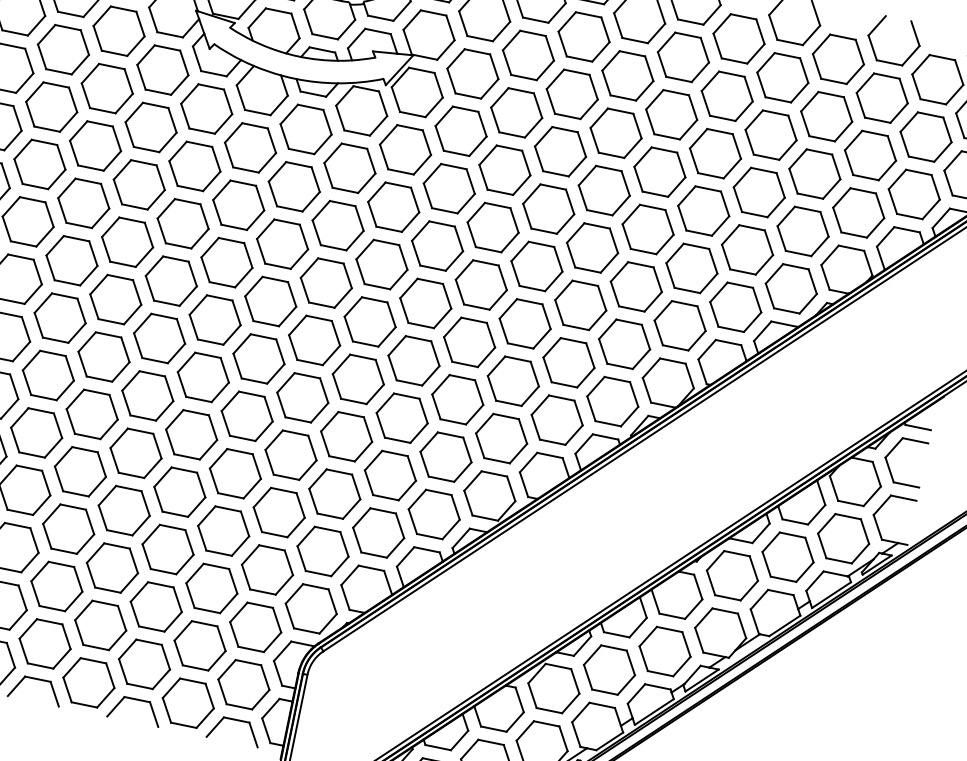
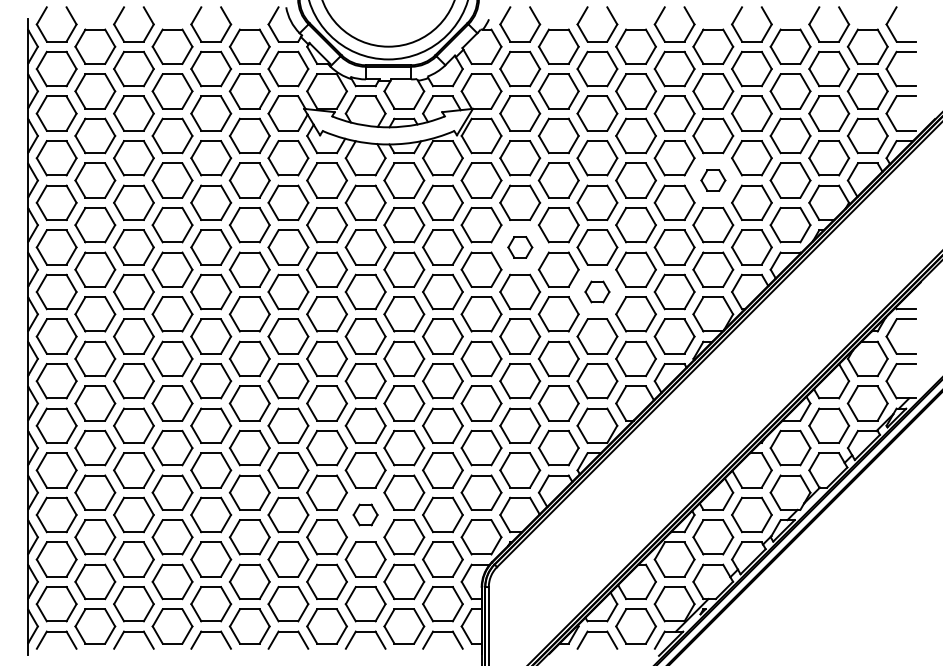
part: (703, 211) -> (713, 180), size x0.6
part: (437, 246) -> (520, 247), size x0.6
part: (525, 323) -> (597, 291), size x0.6
part: (167, 548) -> (365, 514), size x0.6

